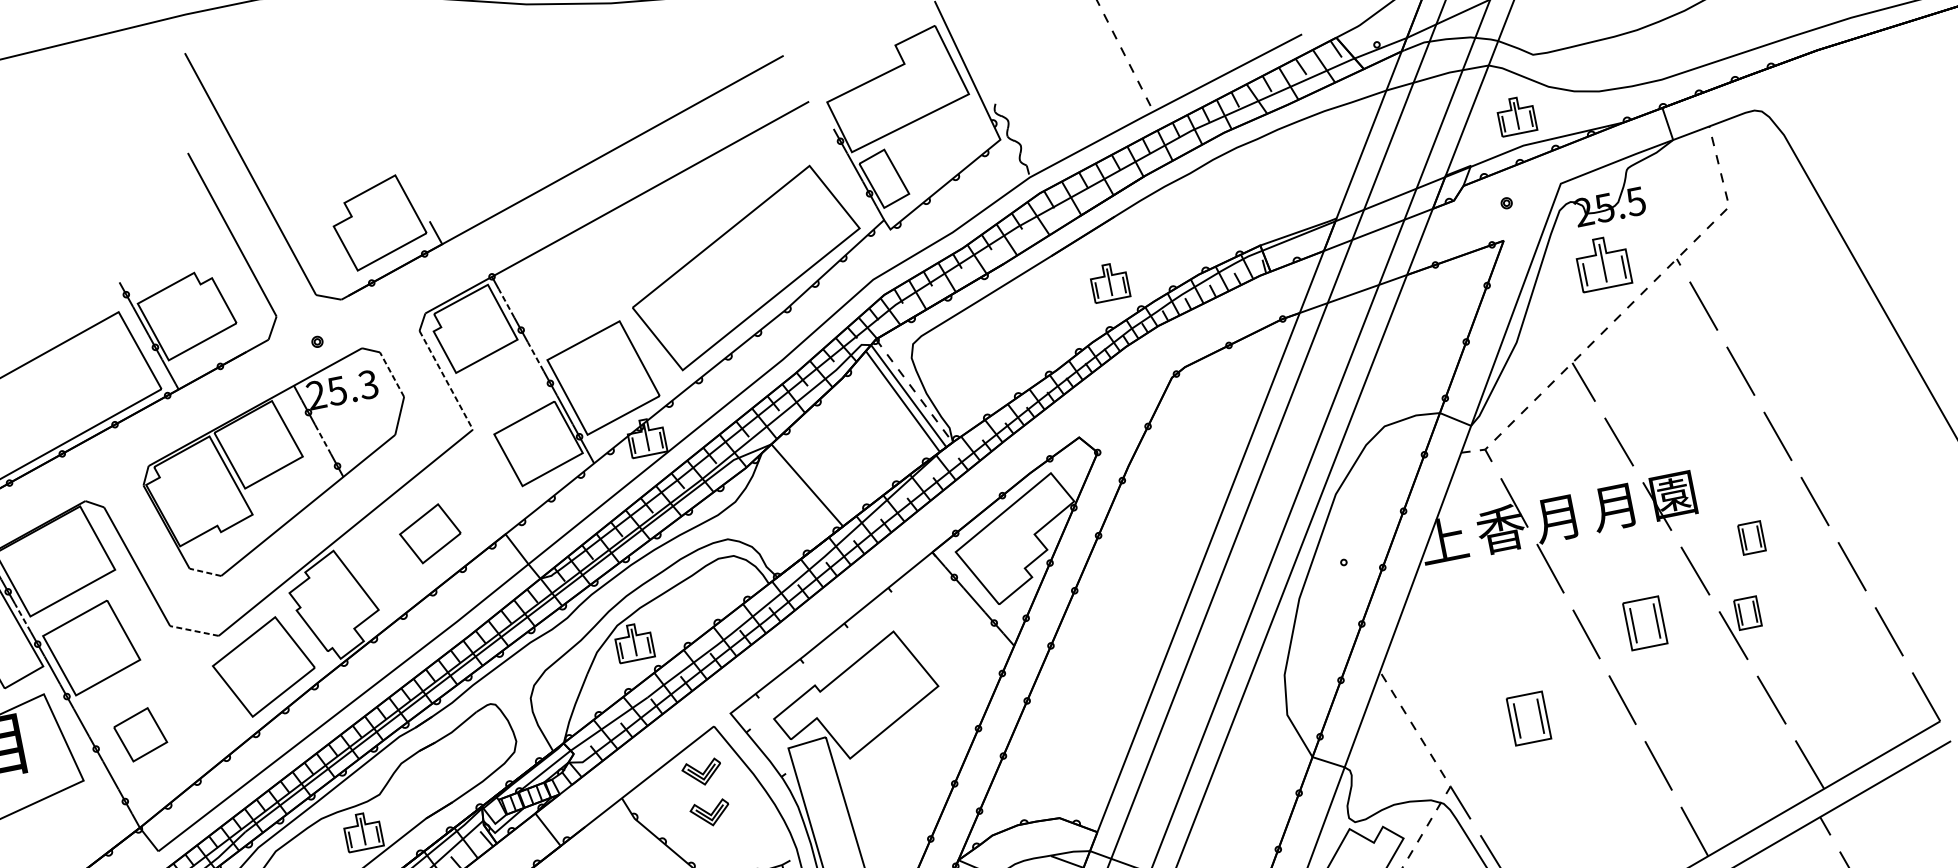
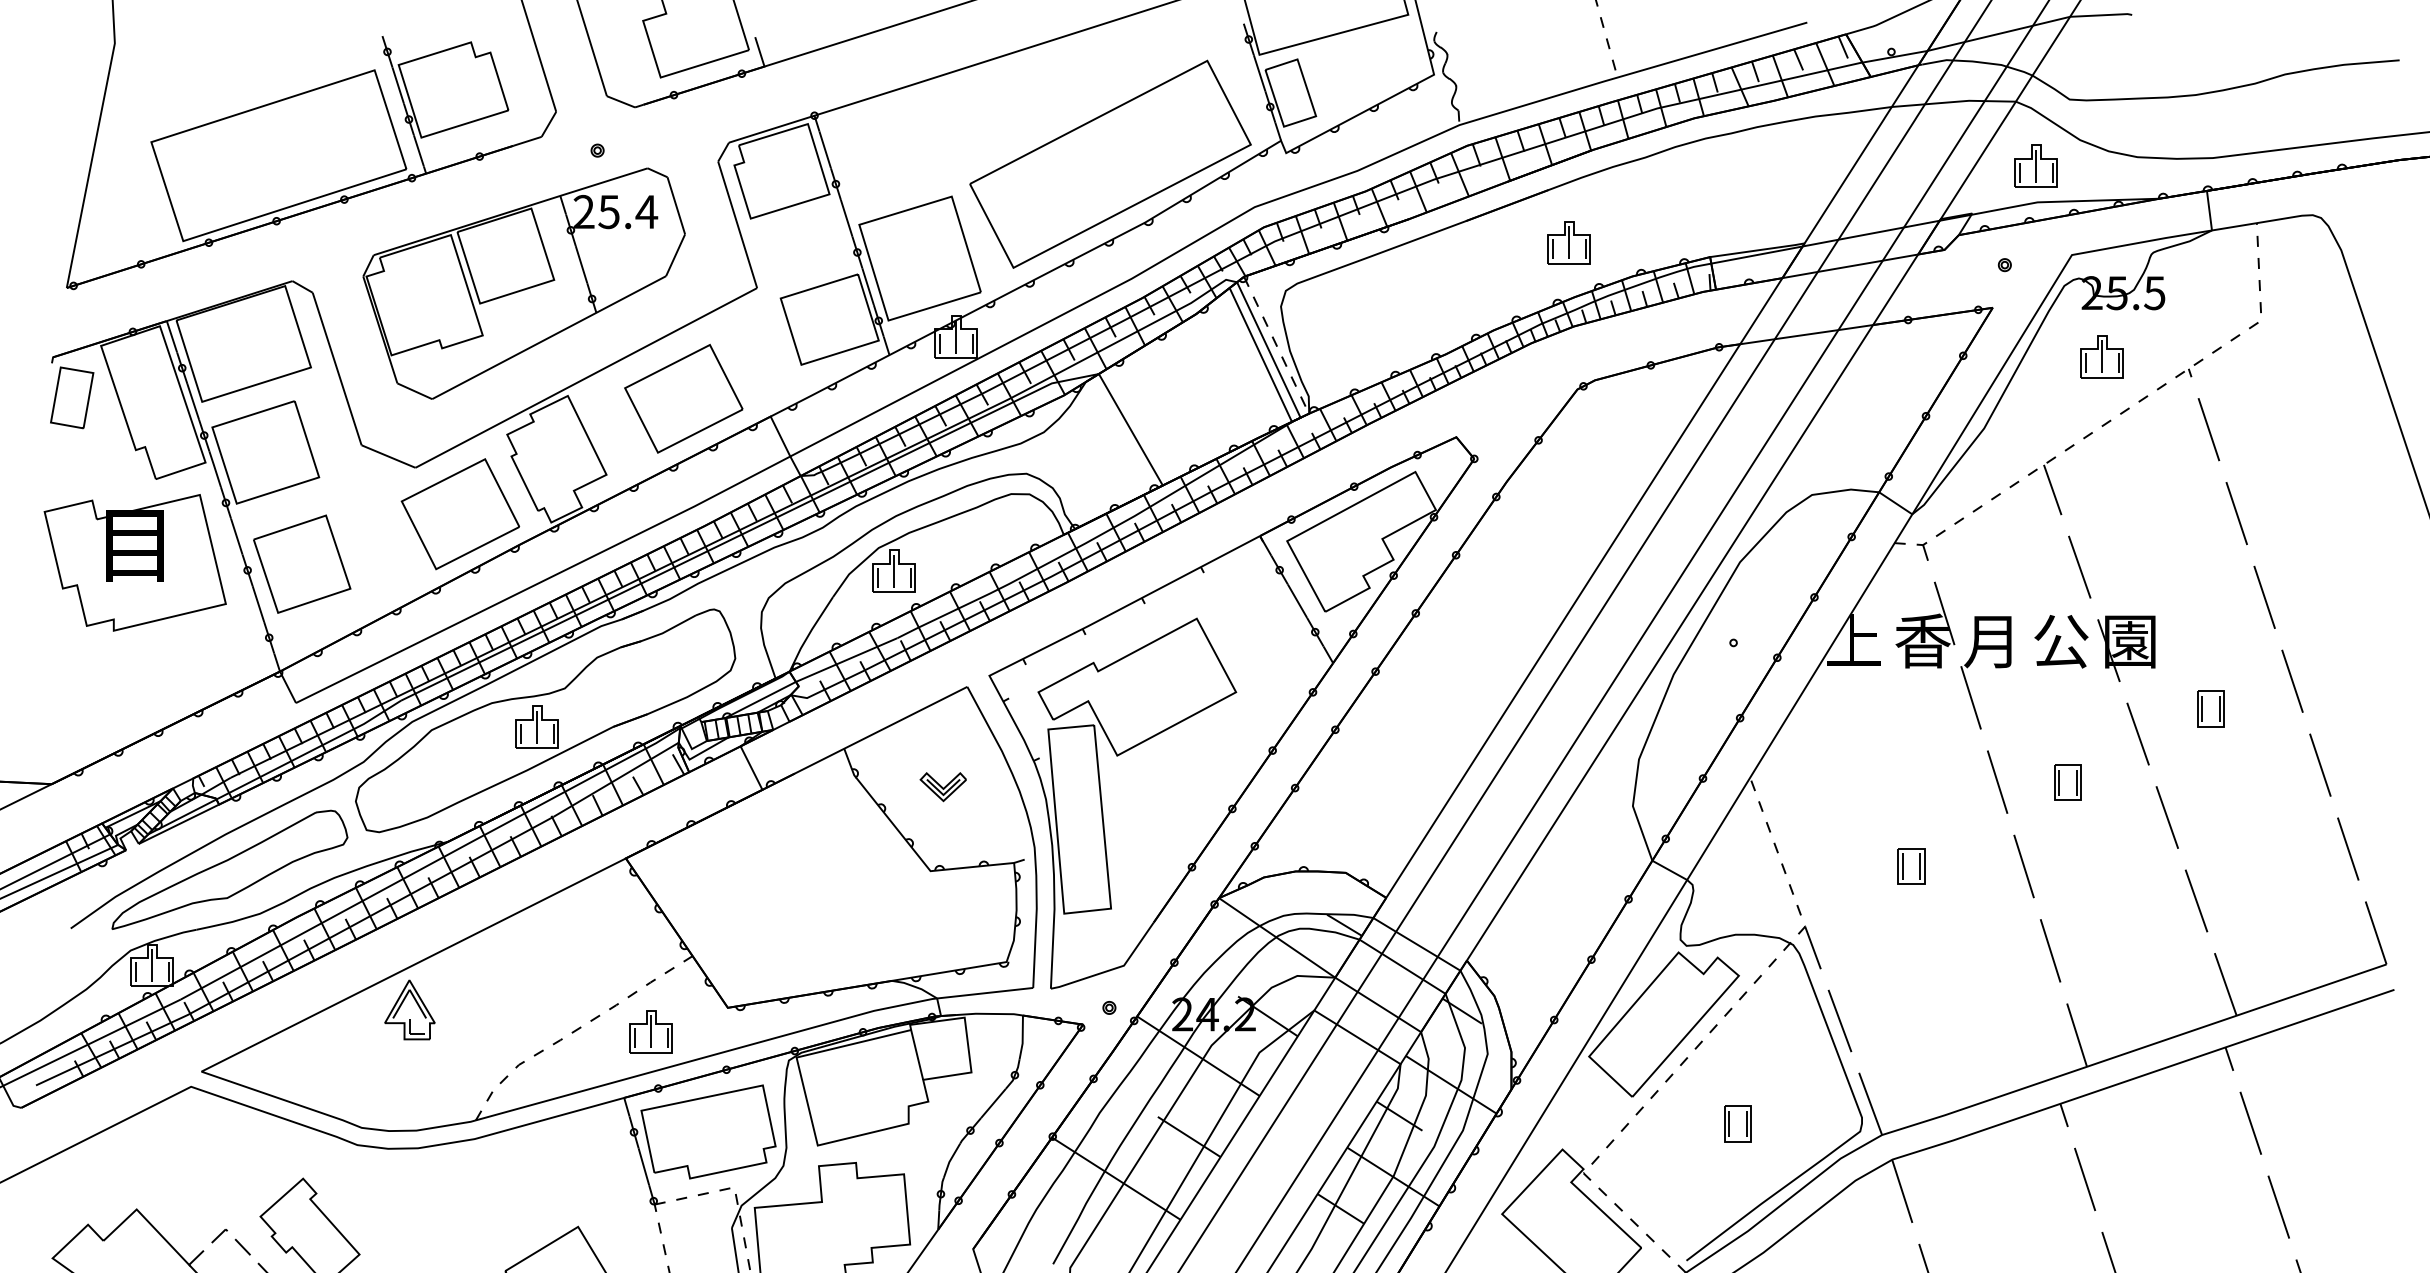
part: (1602, 263) -> (2101, 356), size x0.71
part: (1108, 282) -> (1568, 242), moved
line: (506, 303) -> (825, 149), dashed -> solid
line: (535, 356) -> (846, 217), dashed -> solid
line: (392, 374) -> (676, 205), dashed -> solid
line: (446, 380) -> (737, 225), dashed -> solid
text: (368, 384) -> (646, 211), 25.3 -> 25.4
line: (323, 440) -> (581, 265), dashed -> solid
text: (1615, 506) -> (2060, 641), 月 -> 公
part: (430, 533) -> (683, 398), size x1.67
line: (205, 572) -> (414, 391), dashed -> solid
part: (1747, 612) -> (2188, 794), removed
line: (23, 617) -> (193, 401), dashed -> solid
part: (1644, 623) -> (2067, 782), size x0.62
line: (194, 630) -> (388, 456), dashed -> solid
part: (1528, 718) -> (1911, 866), size x0.62
part: (140, 734) -> (302, 563), size x1.67
part: (701, 773) -> (942, 738), removed

